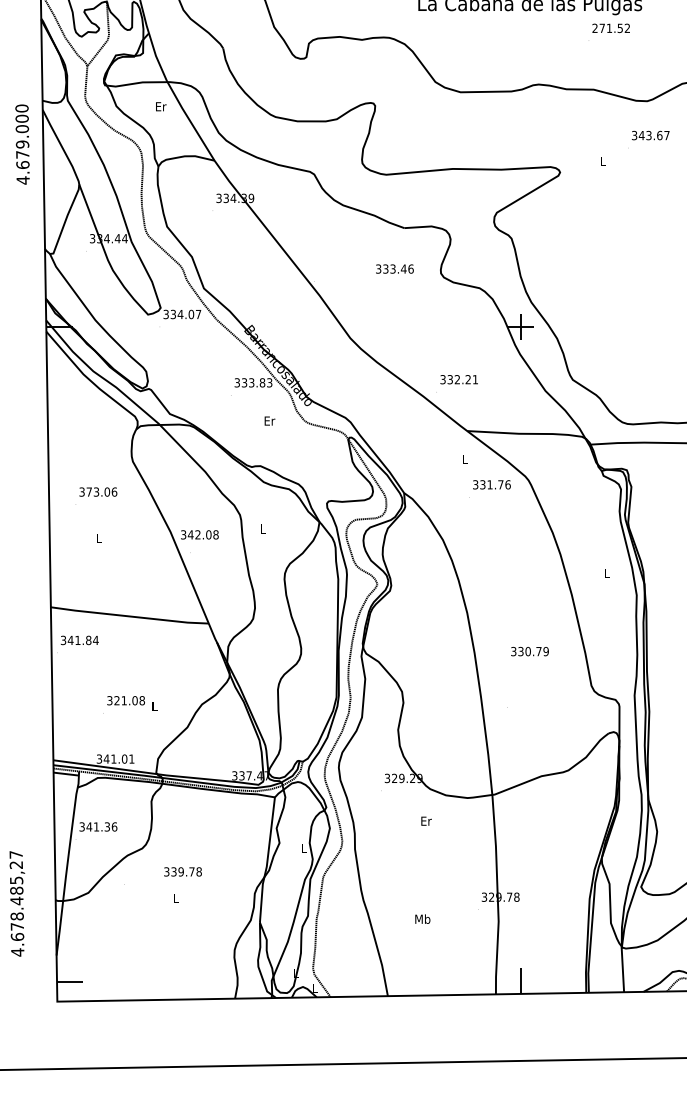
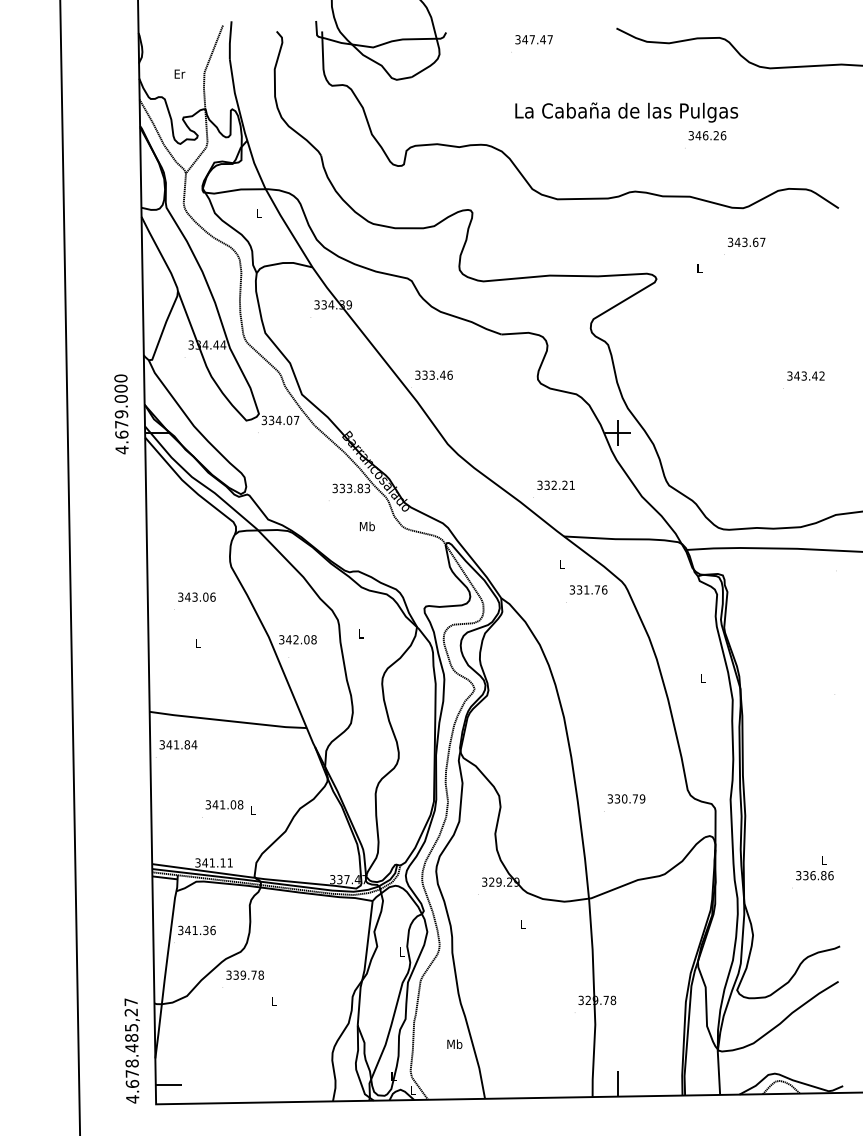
text: (611, 28) -> (707, 135), 271.52 -> 346.26
text: (161, 106) -> (259, 213), Er -> L
text: (22, 144) -> (121, 414), moved
text: (394, 268) -> (433, 374), moved
text: (268, 421) -> (366, 526), Er -> Mb
text: (88, 491) -> (187, 596), 373.06 -> 343.06
text: (530, 651) -> (626, 798), moved
text: (117, 700) -> (215, 804), 321.08 -> 341.08
text: (124, 758) -> (222, 862), 341.01 -> 341.11
text: (426, 820) -> (523, 924), Er -> L
text: (182, 871) -> (244, 974), moved
text: (16, 903) -> (131, 1050), moved
text: (422, 918) -> (454, 1043), moved

